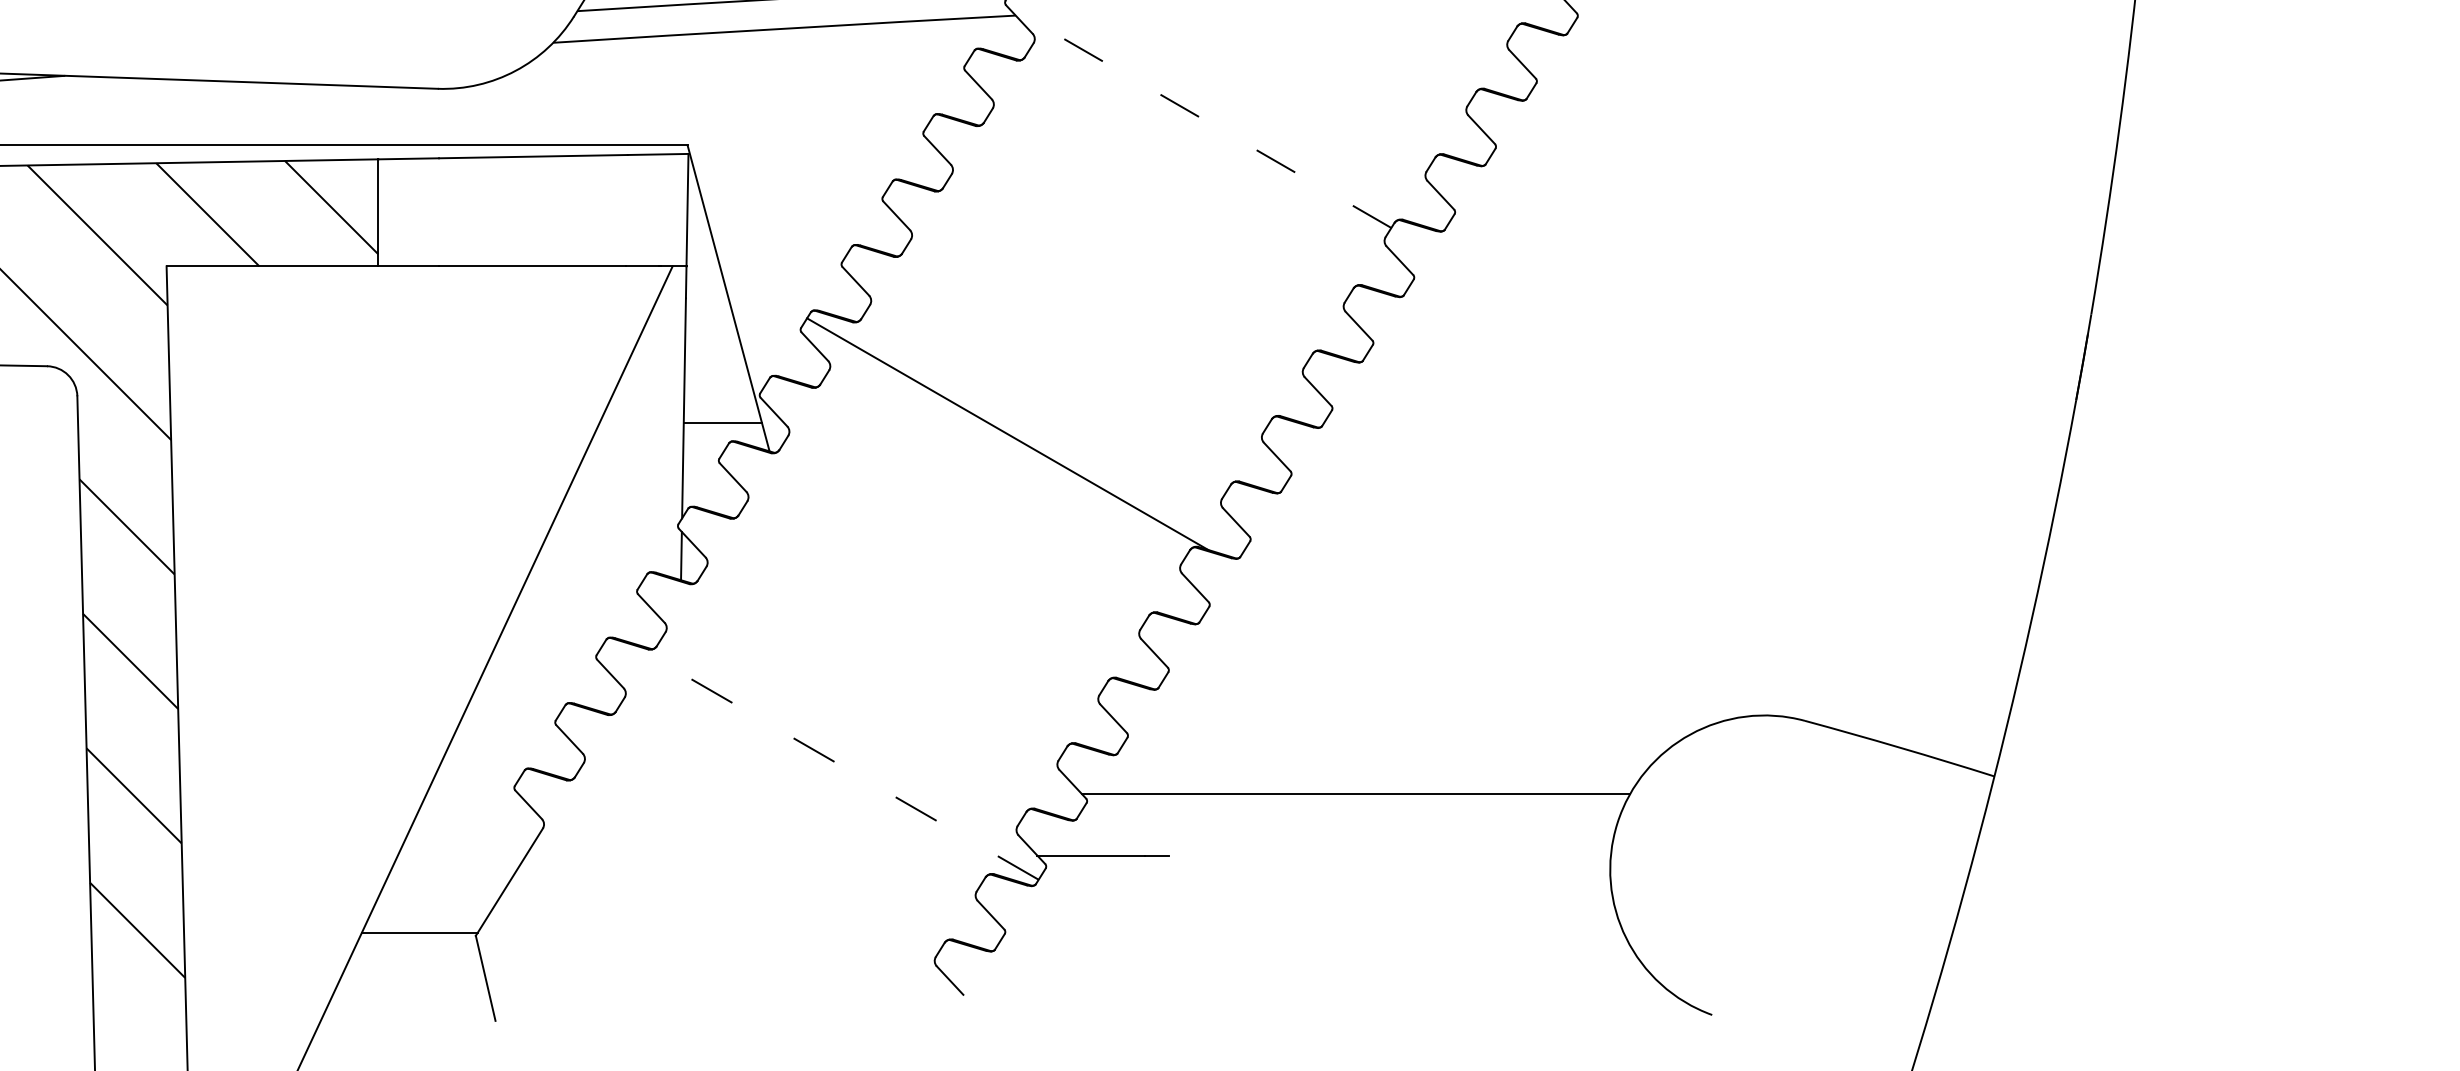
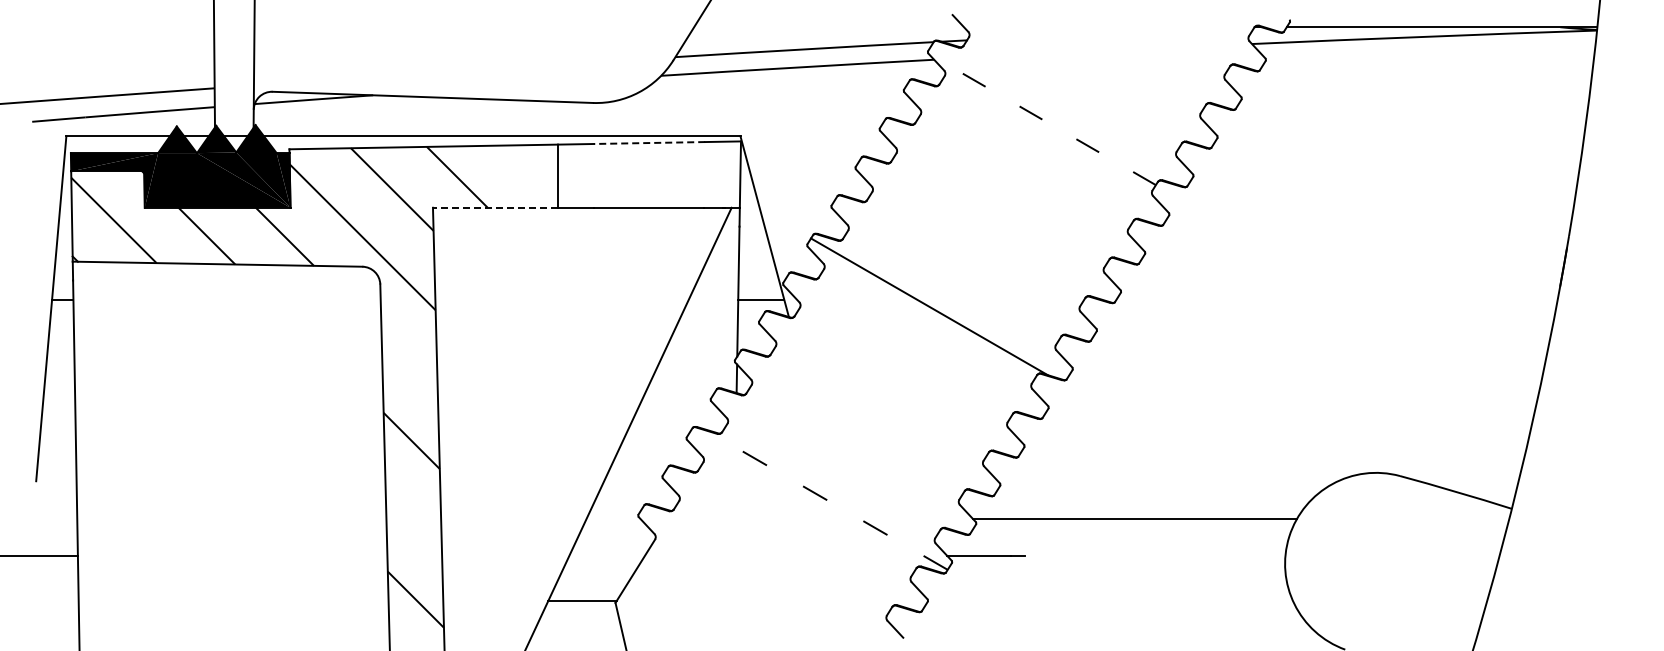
line: (533, 157) -> (649, 143), solid -> dashed
line: (330, 206) -> (529, 172), removed
line: (272, 265) -> (495, 207), solid -> dashed
line: (126, 526) -> (409, 361), removed
line: (133, 796) -> (413, 520), removed

